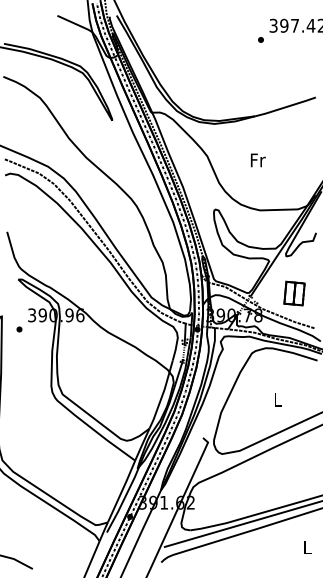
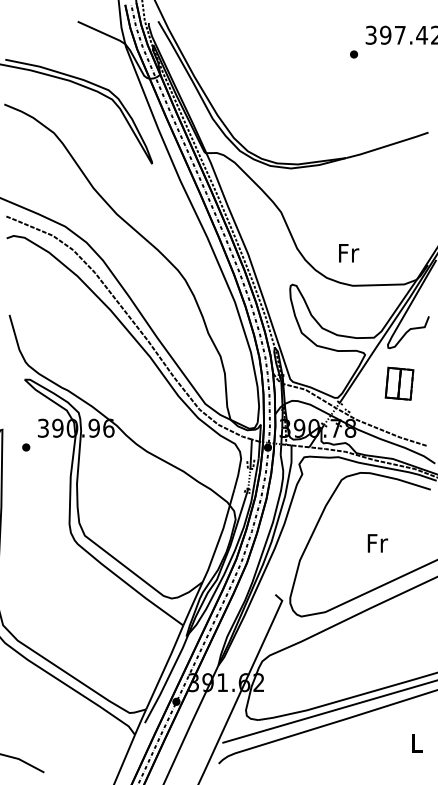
text: (258, 160) -> (349, 253), moved
part: (294, 293) -> (399, 383), moved
text: (278, 399) -> (377, 542), L -> Fr

